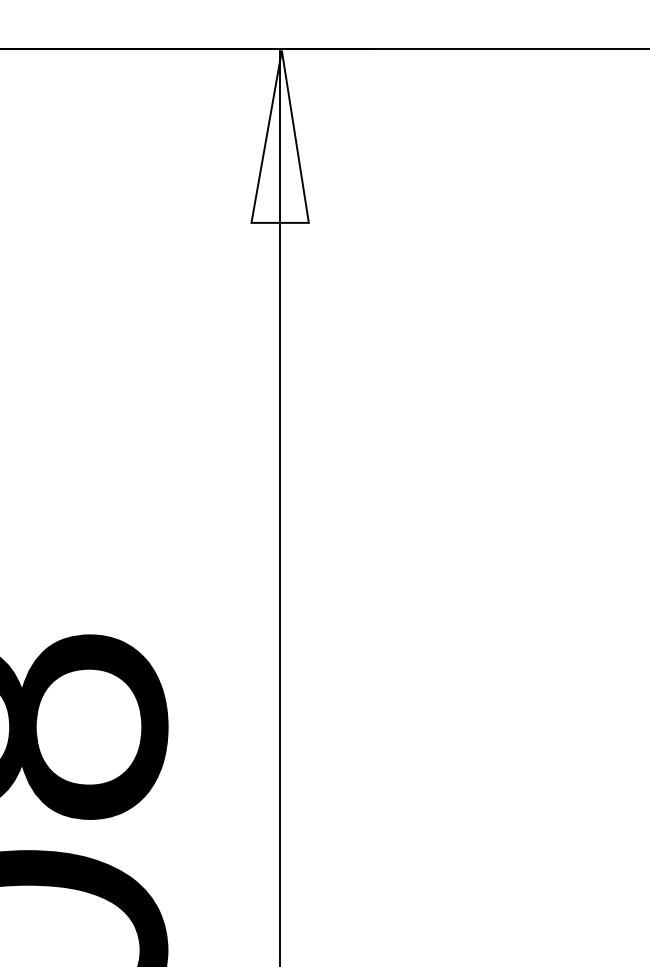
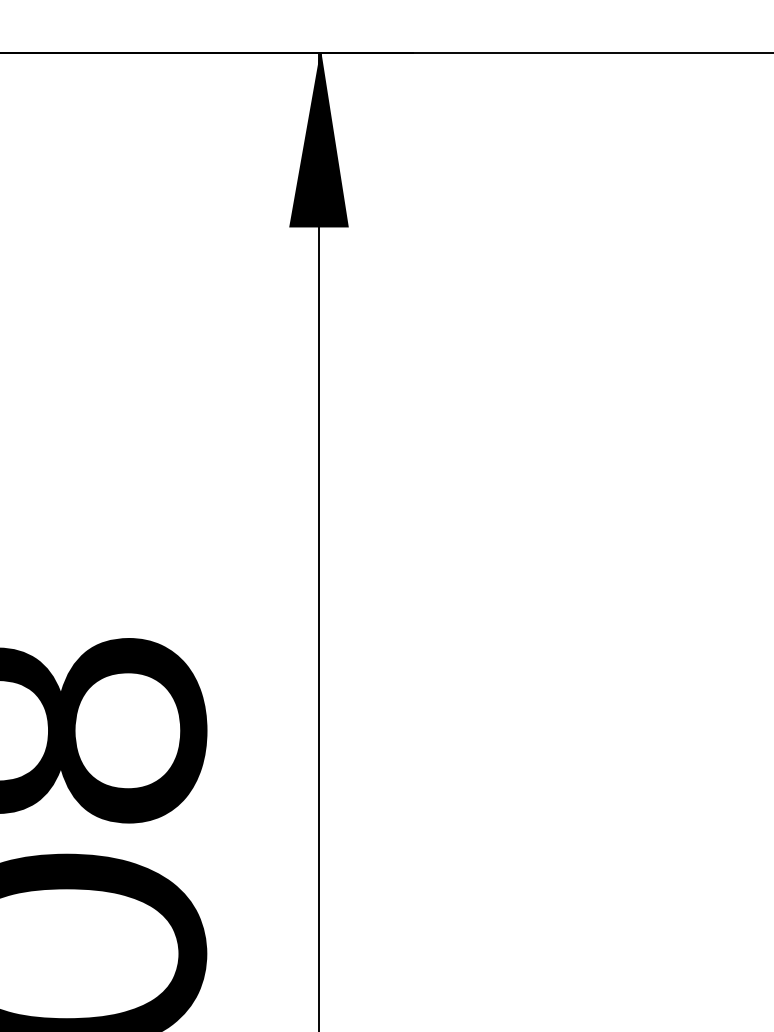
fill: (279, 136) -> (318, 140), added

